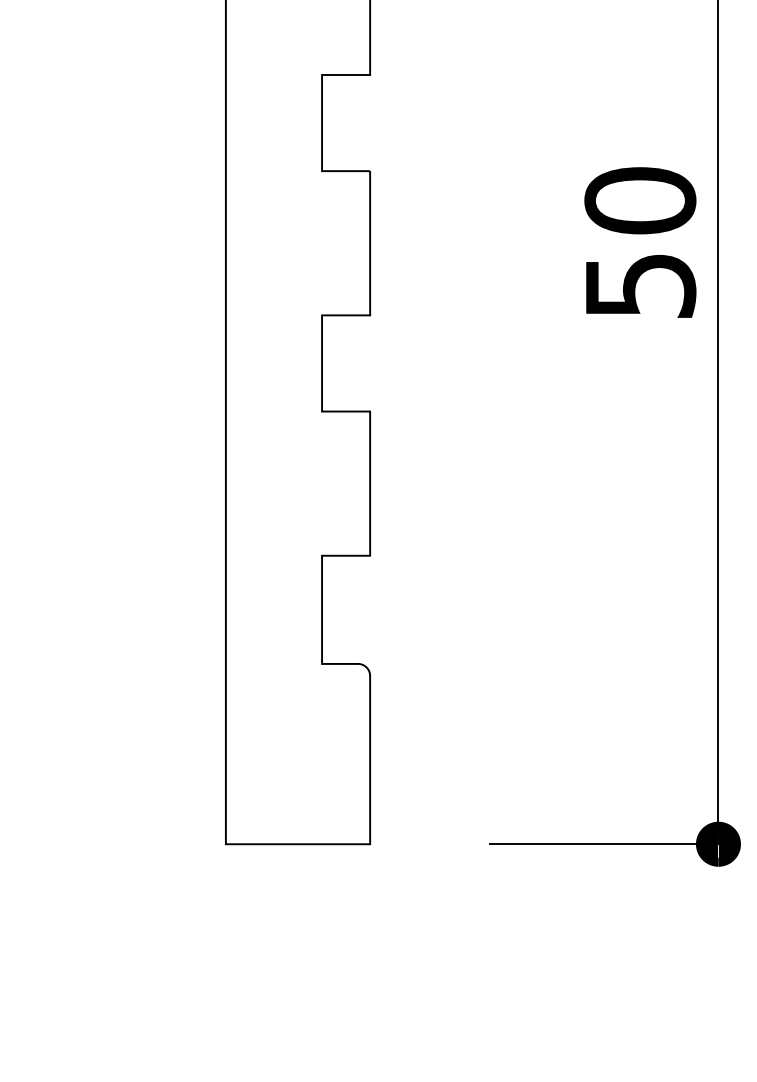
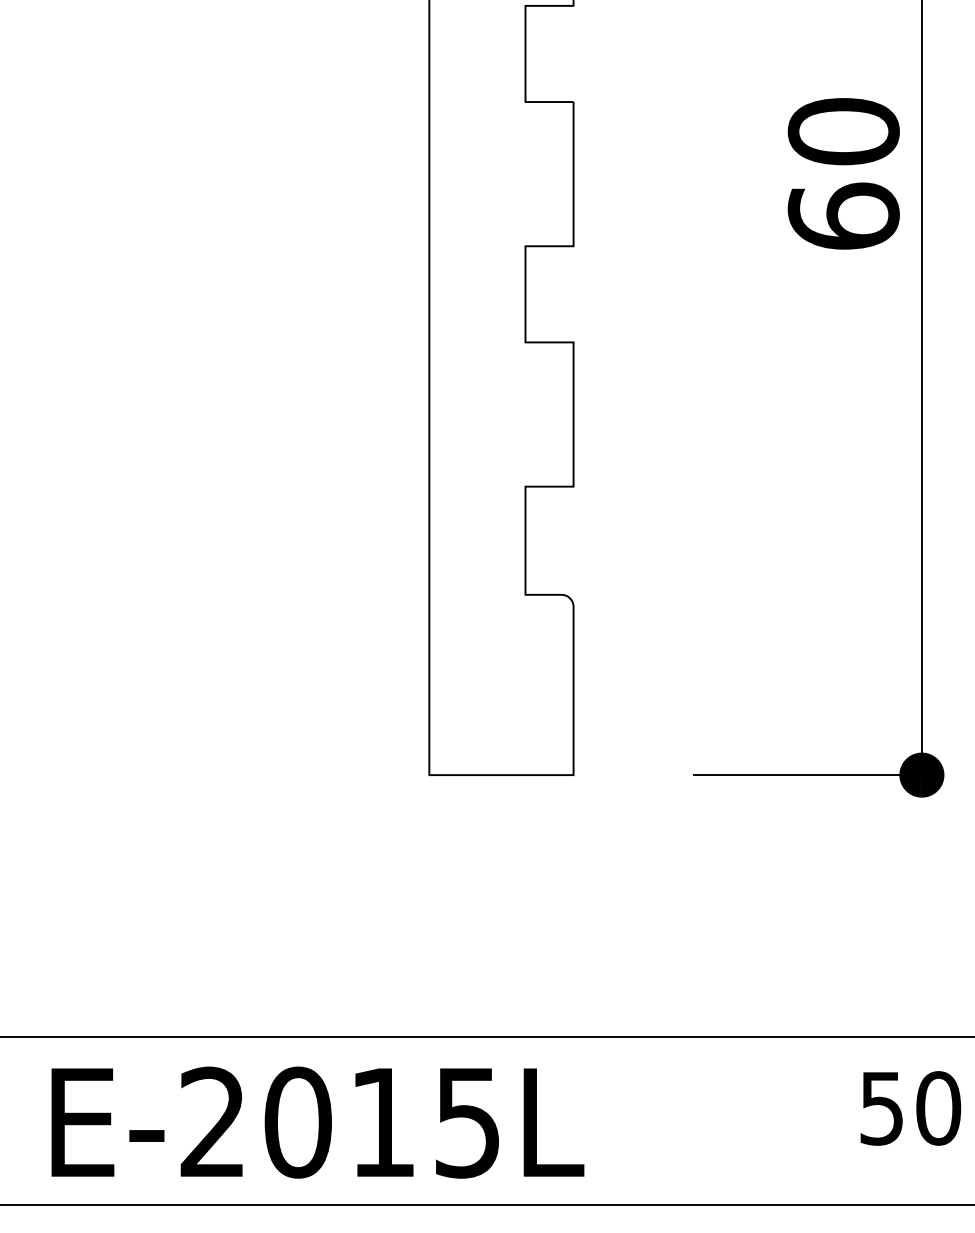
text: (640, 284) -> (843, 215), 50 -> 60

